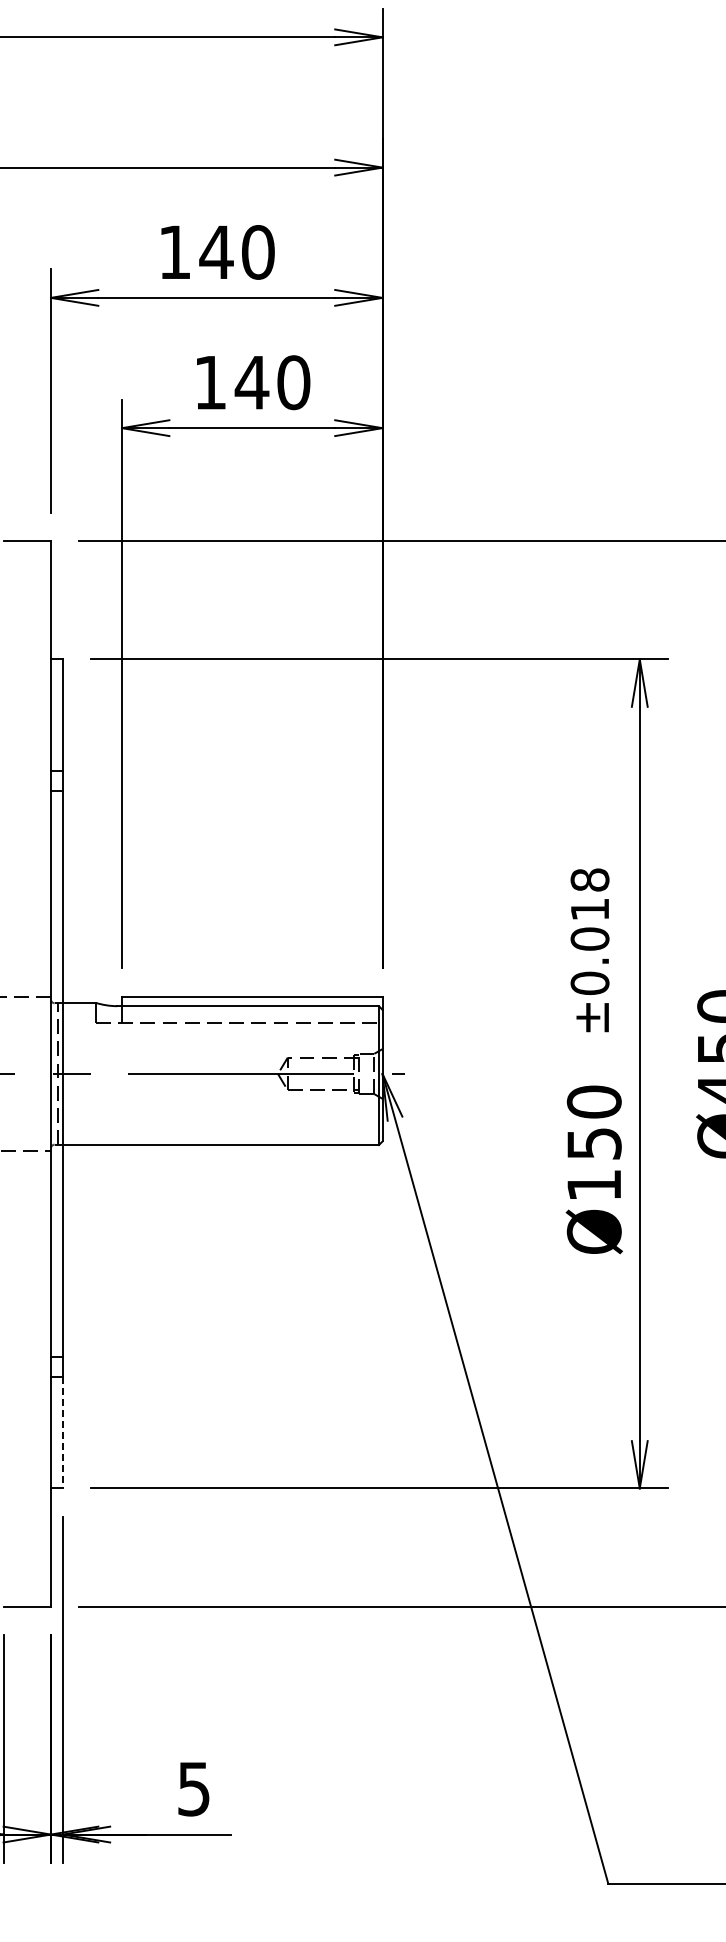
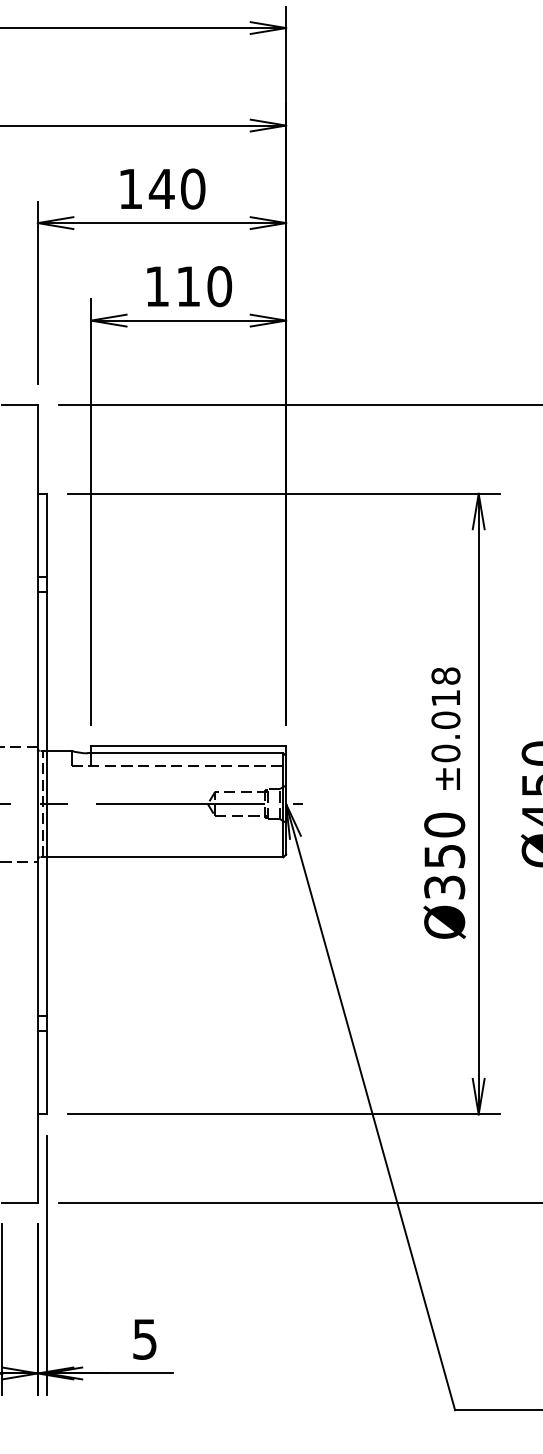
text: (251, 382) -> (188, 286), 140 -> 110
text: (589, 950) -> (445, 728), moved
text: (593, 1185) -> (444, 887), Ø150 -> Ø350
line: (62, 1432) -> (46, 1072), dashed -> solid

